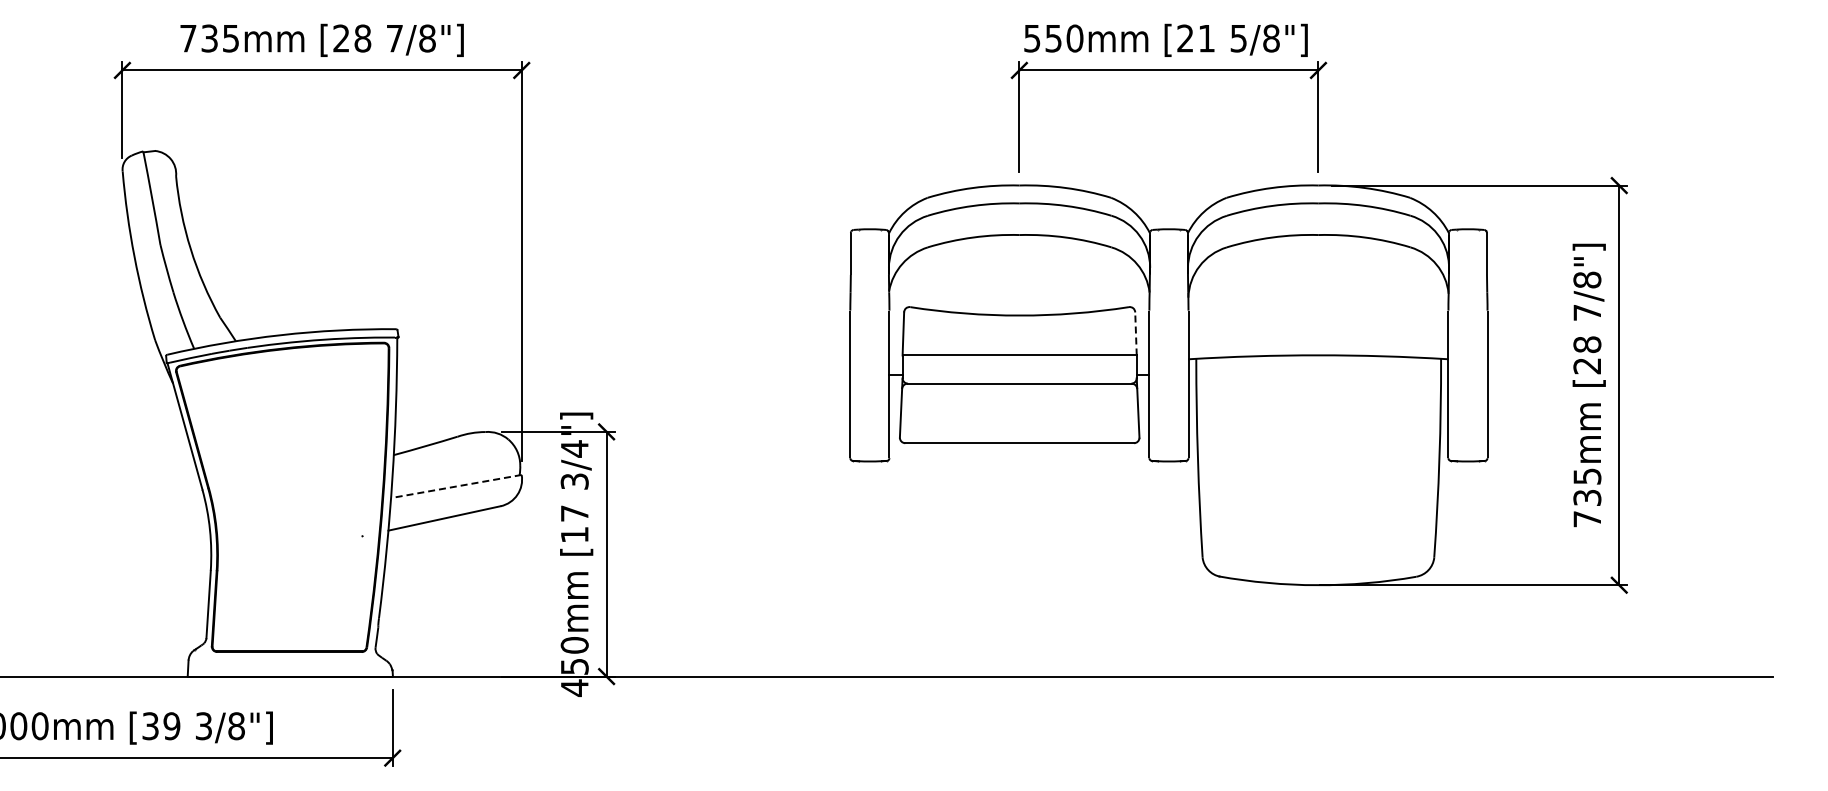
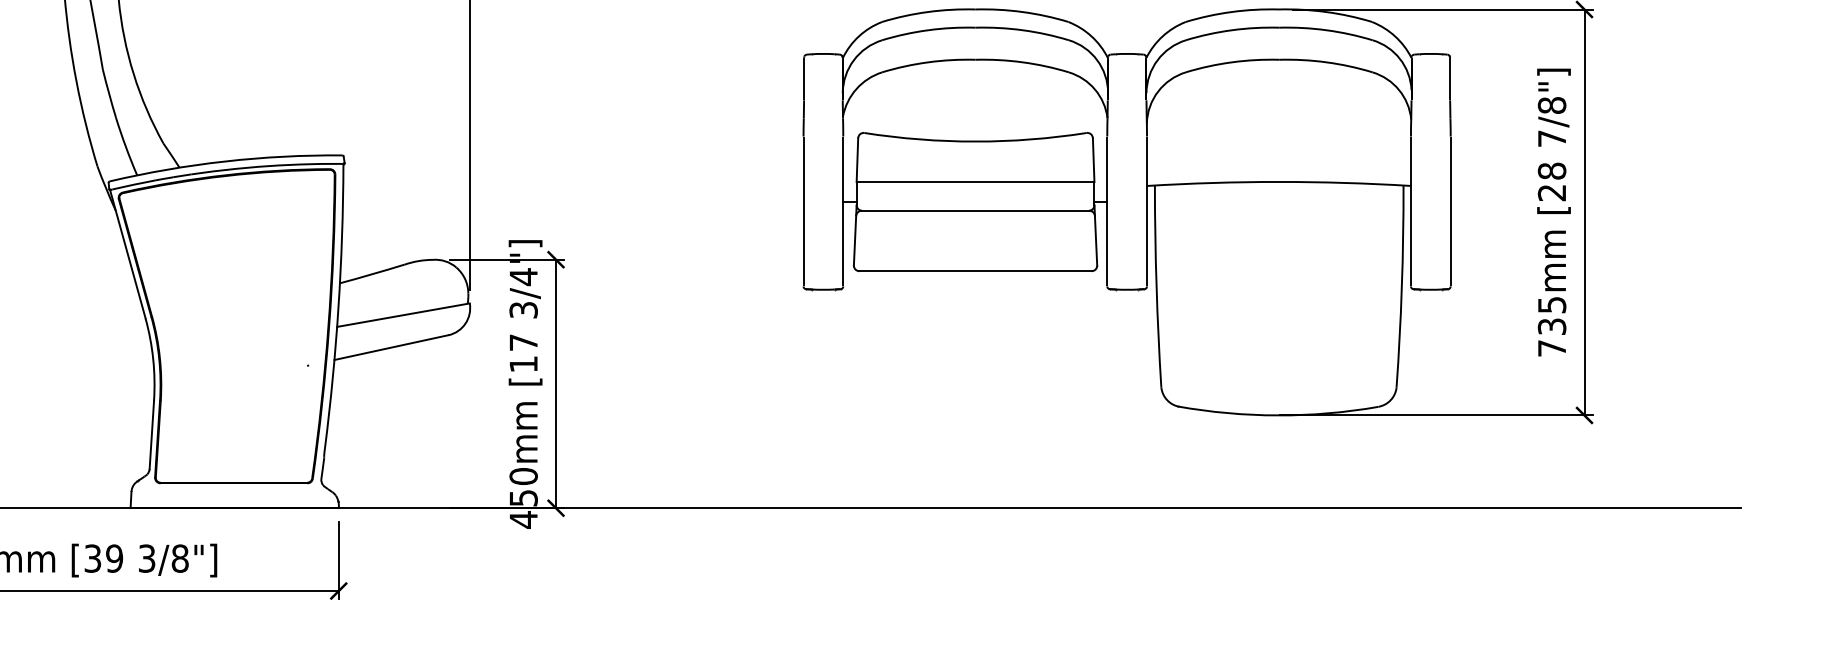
line: (1135, 333) -> (1093, 159), dashed -> solid
line: (455, 486) -> (402, 315), dashed -> solid

